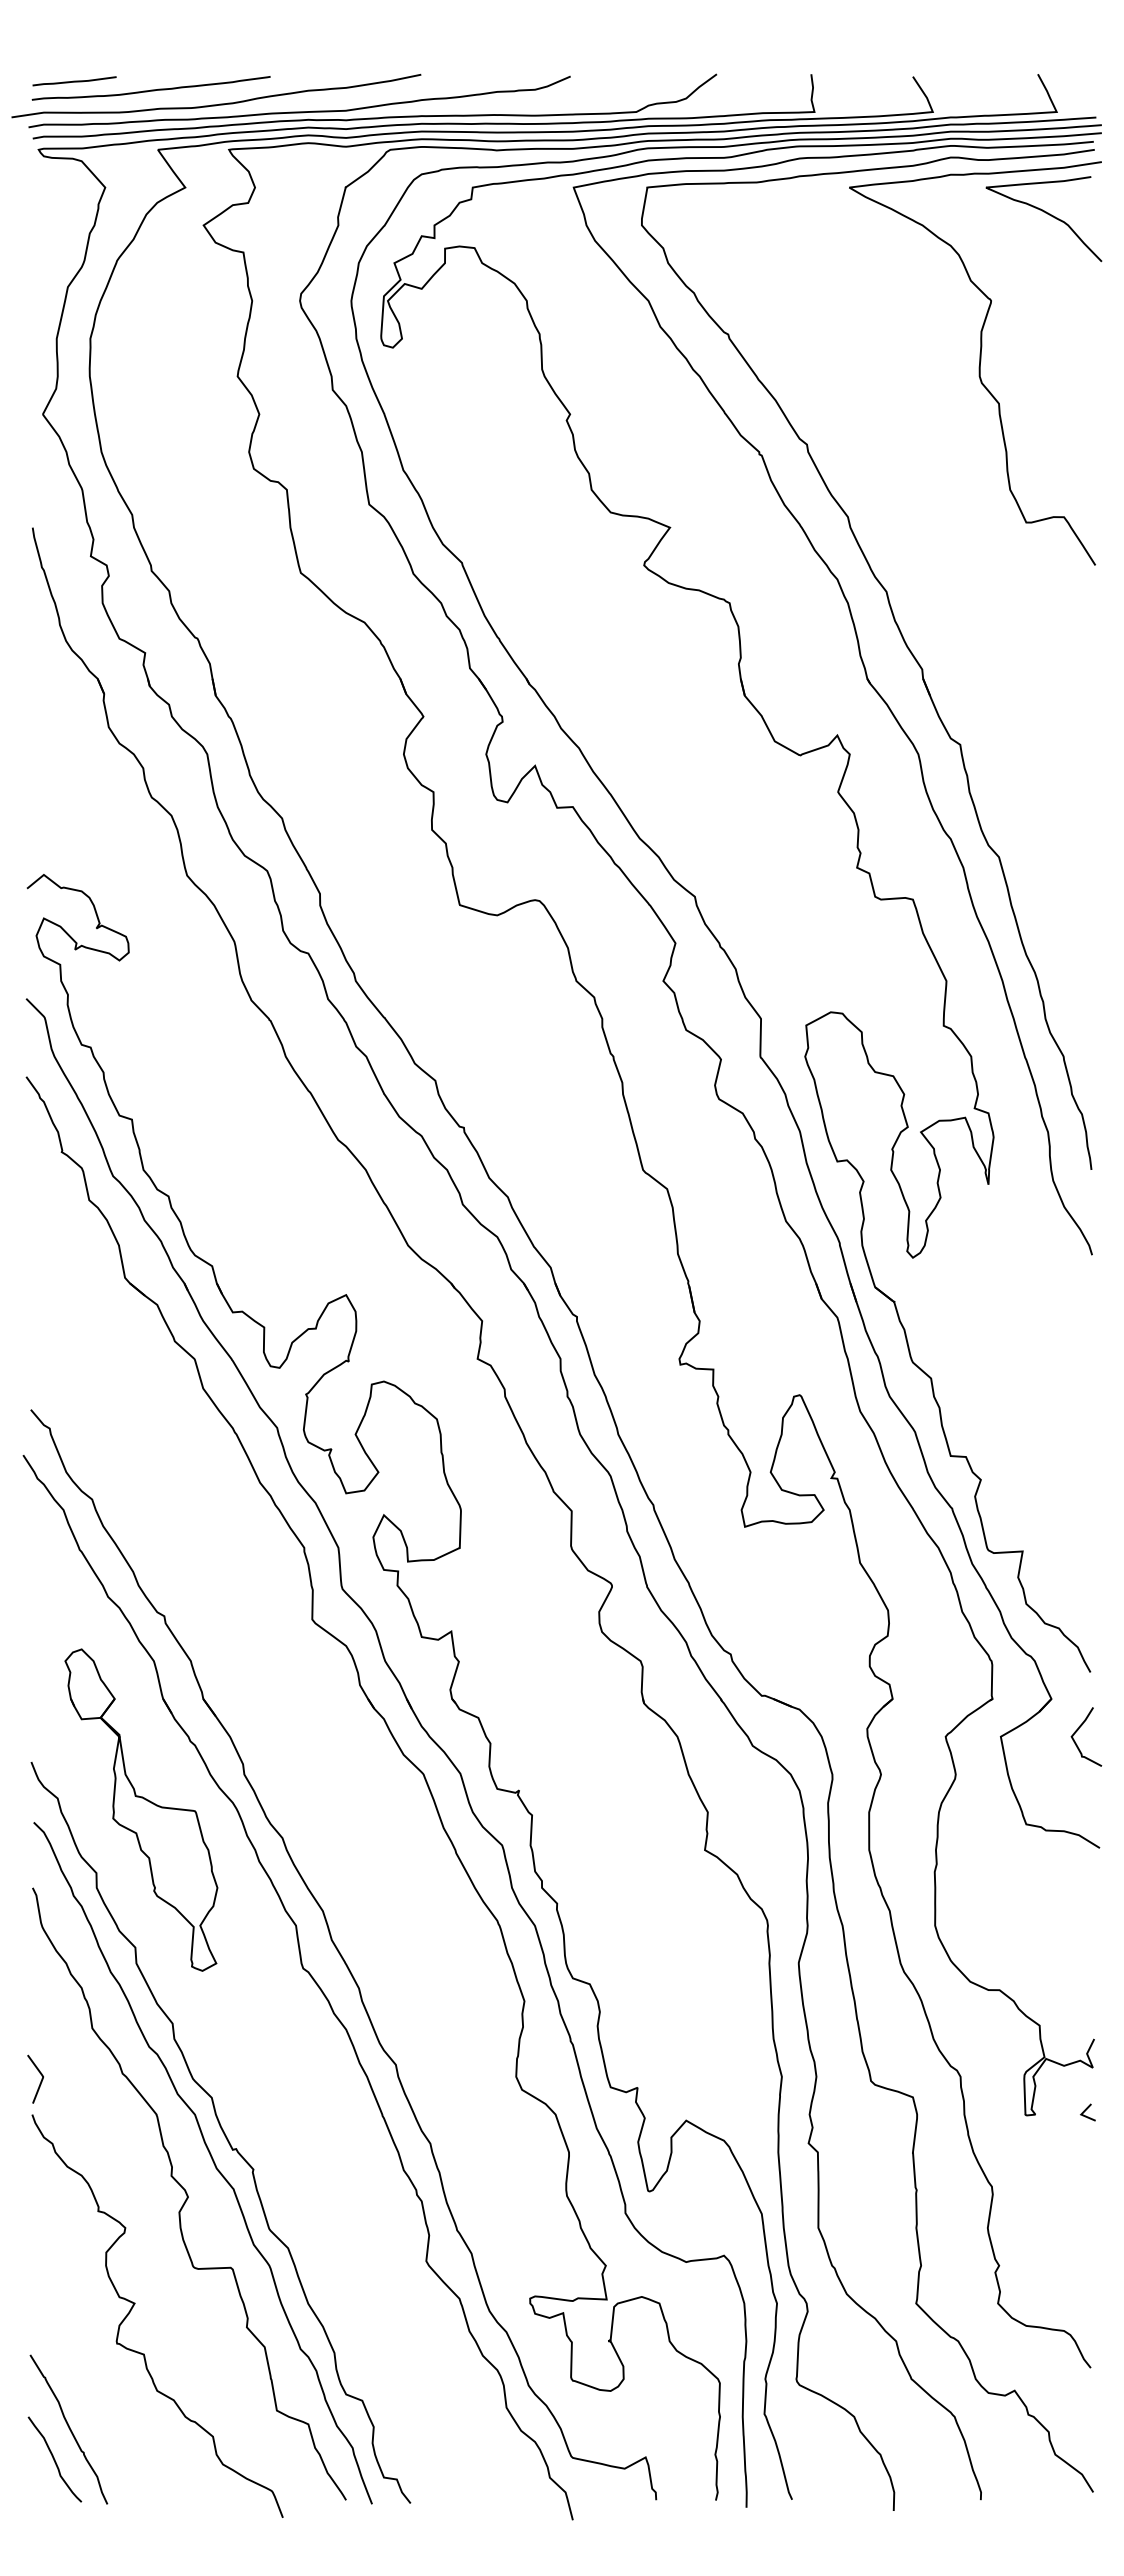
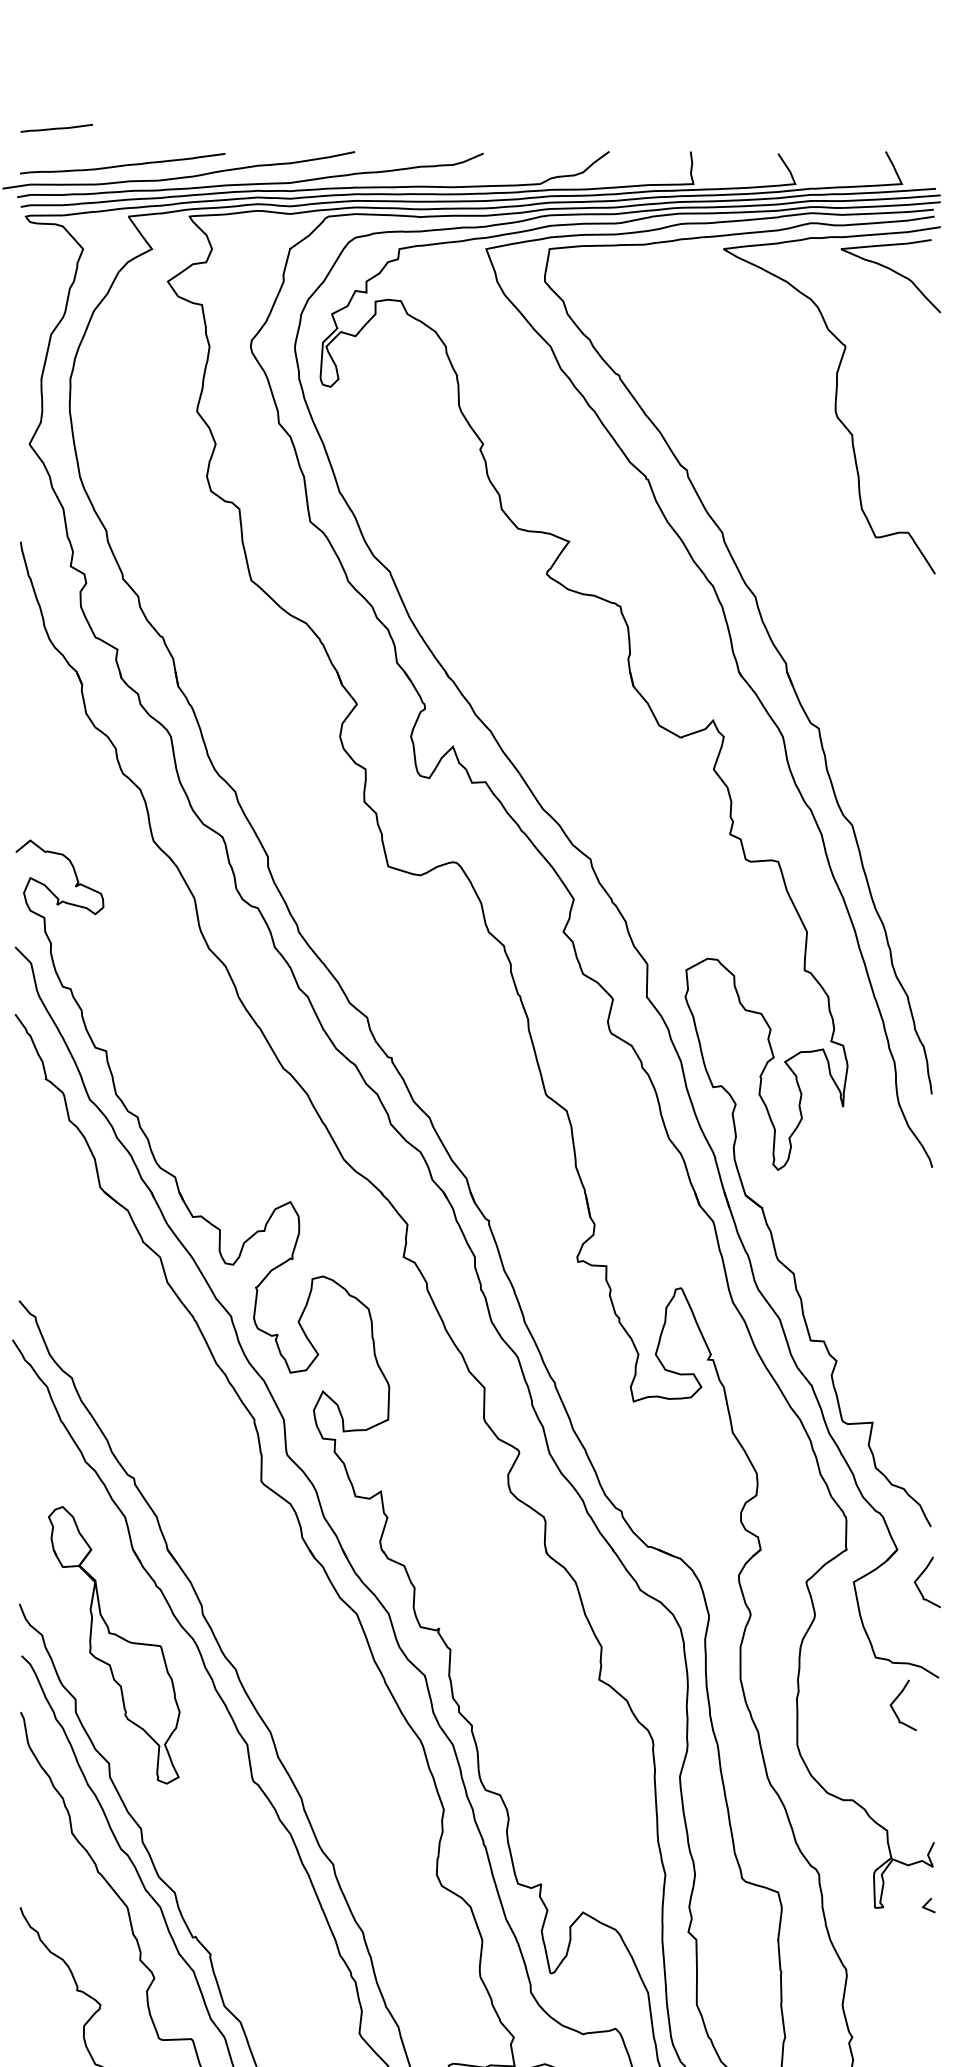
line: (74, 81) -> (56, 128), moved
curve: (1050, 1873) -> (896, 1699), added
line: (40, 2081) -> (27, 1878), removed

